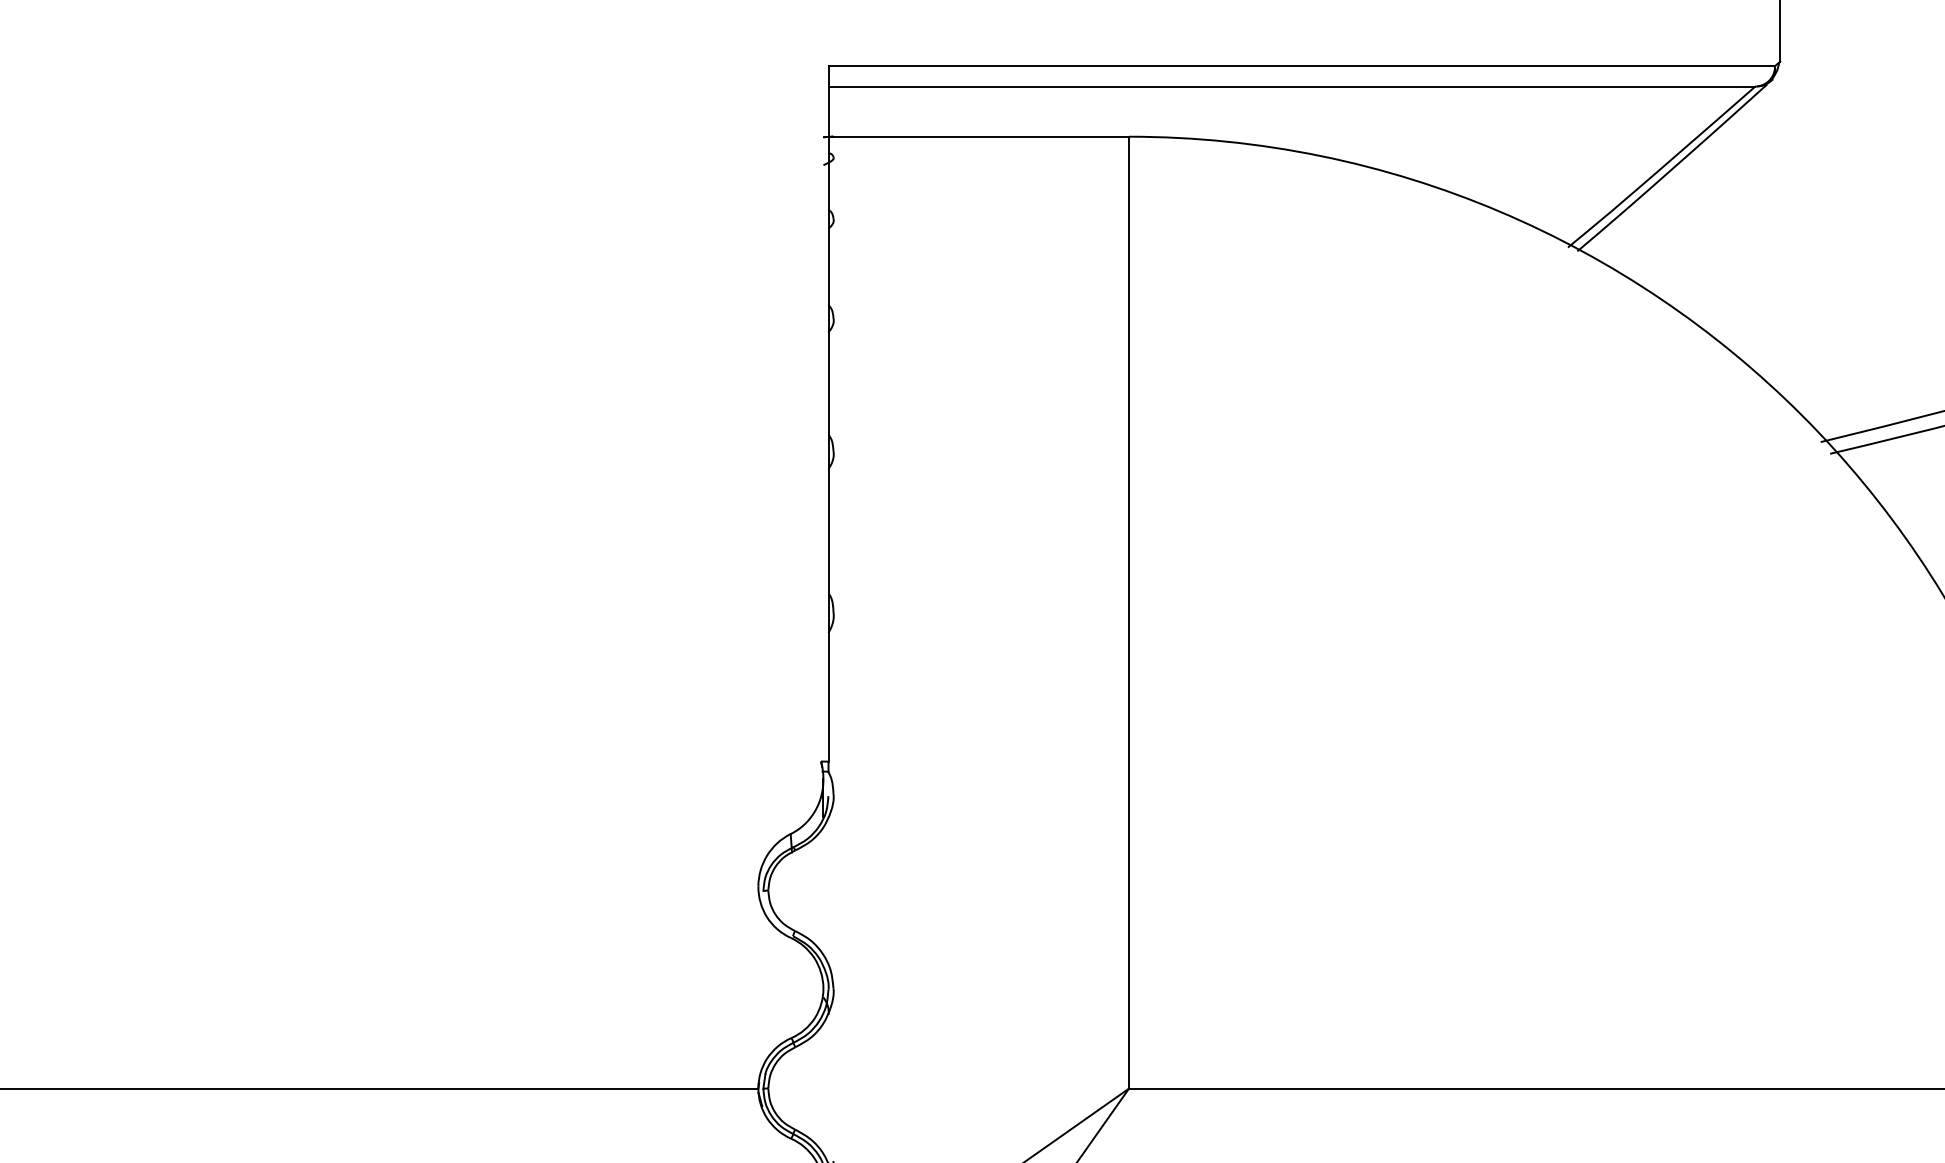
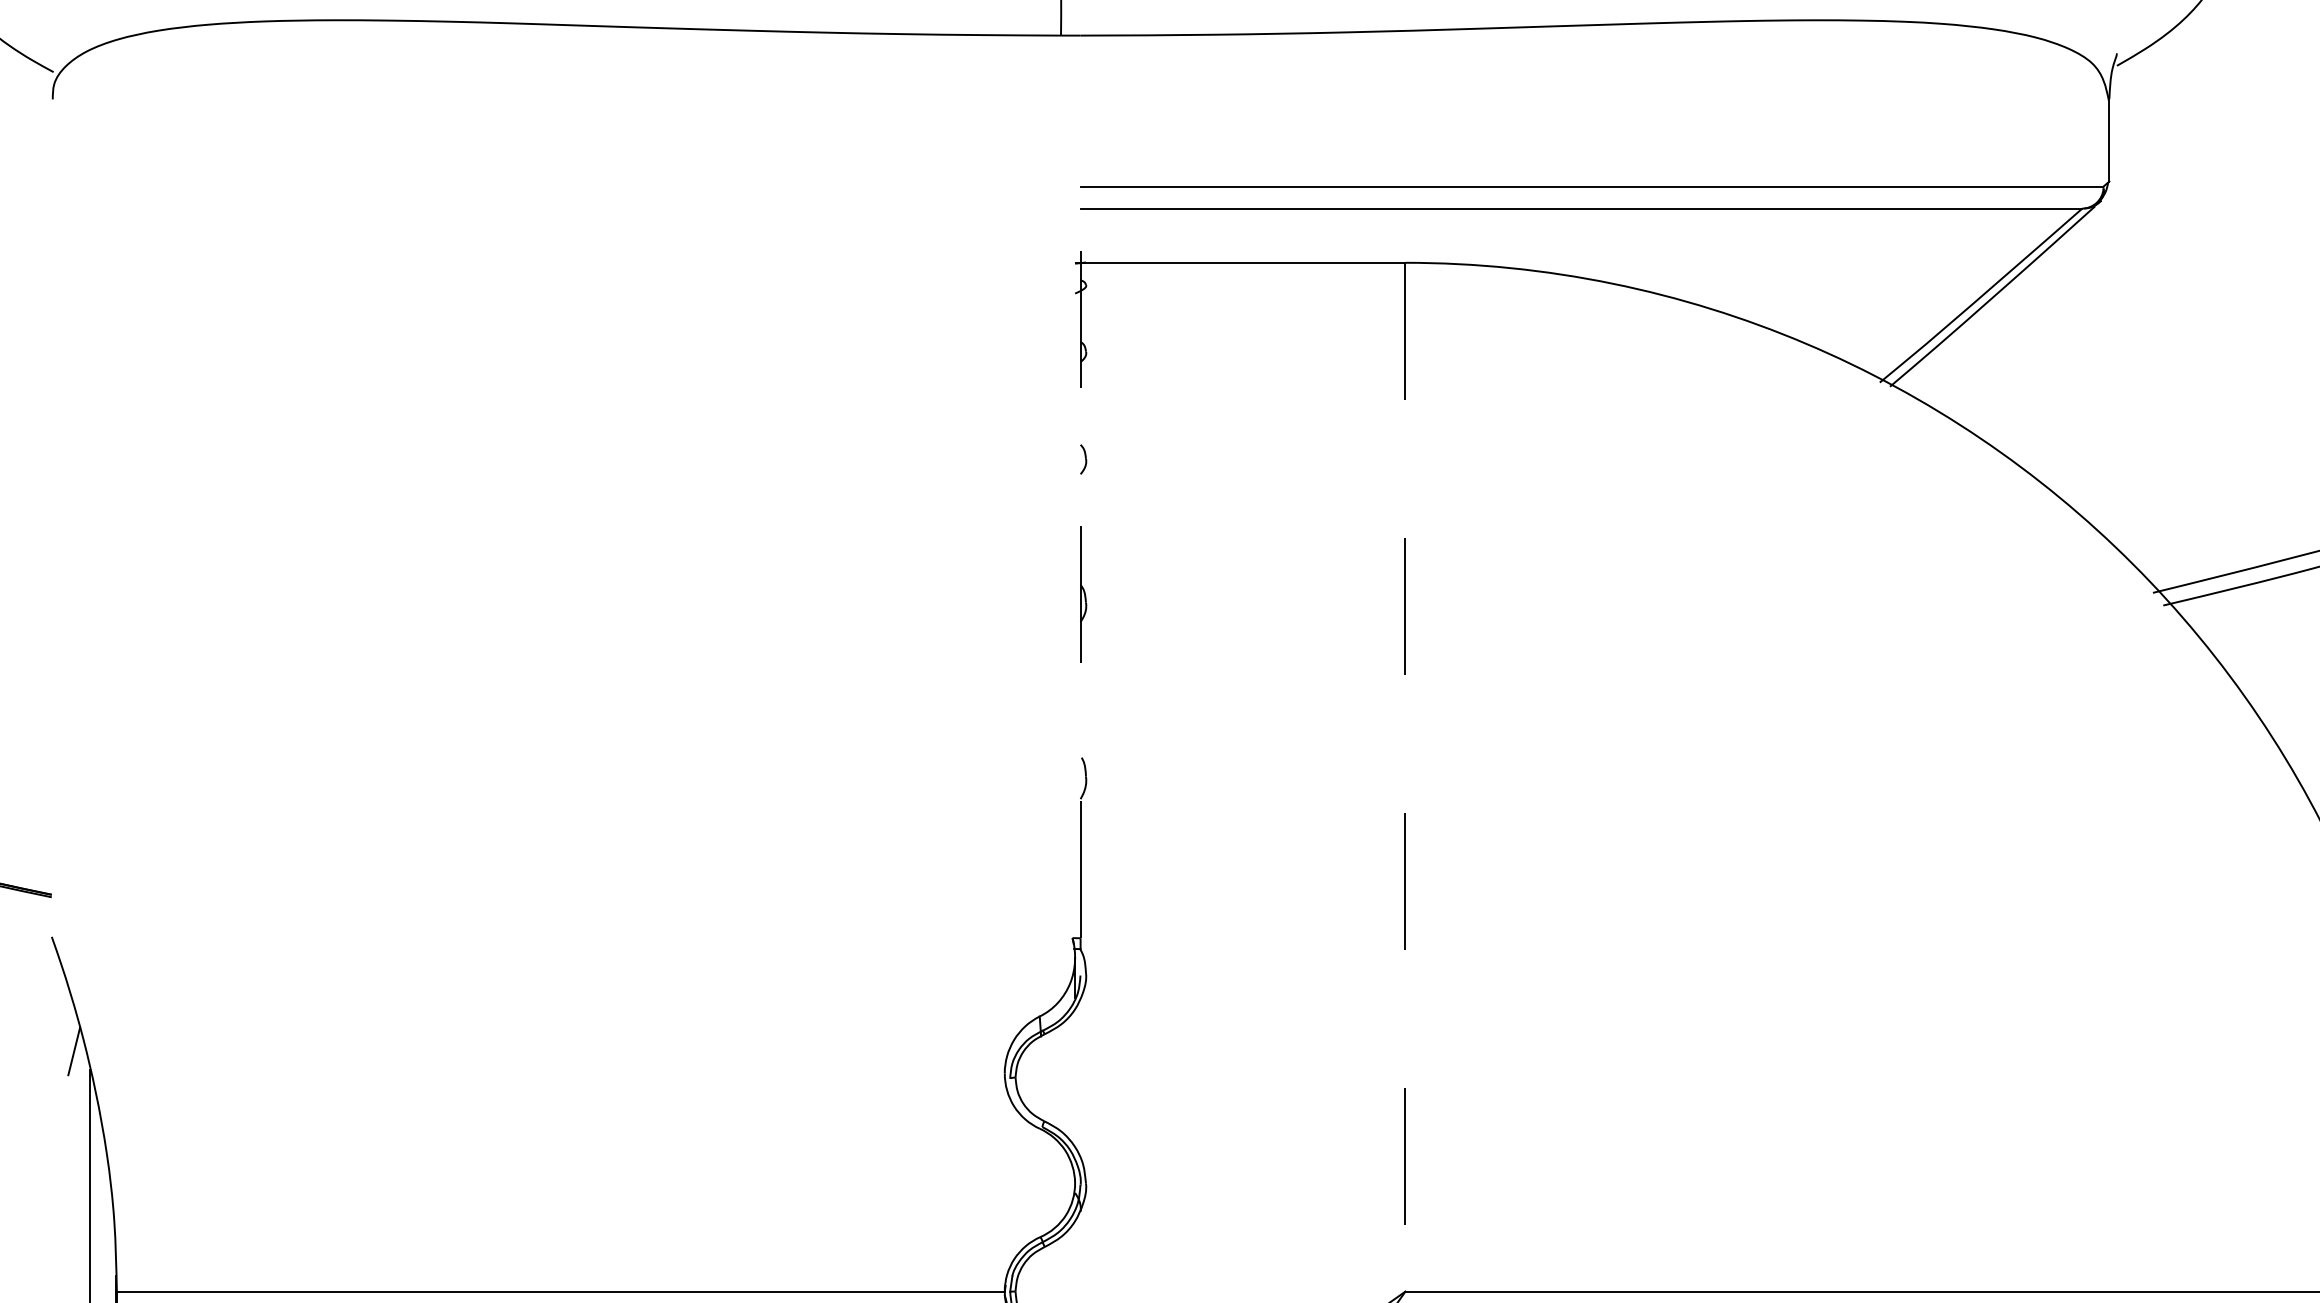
line: (828, 414) -> (1080, 562), solid -> dashed
line: (1129, 612) -> (1405, 777), solid -> dashed

